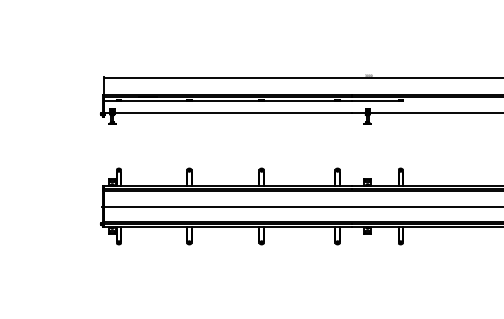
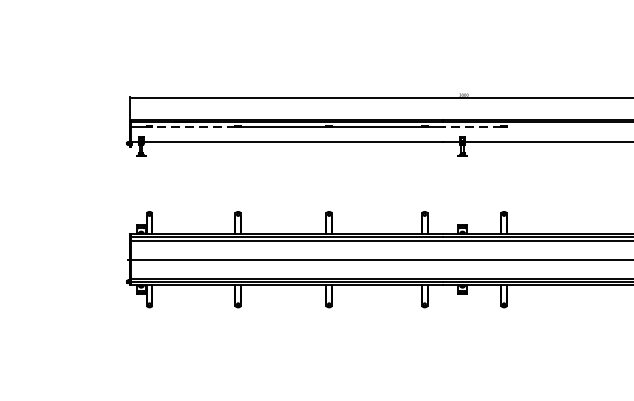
line: (153, 101) -> (193, 127), solid -> dashed
line: (374, 101) -> (471, 127), solid -> dashed

